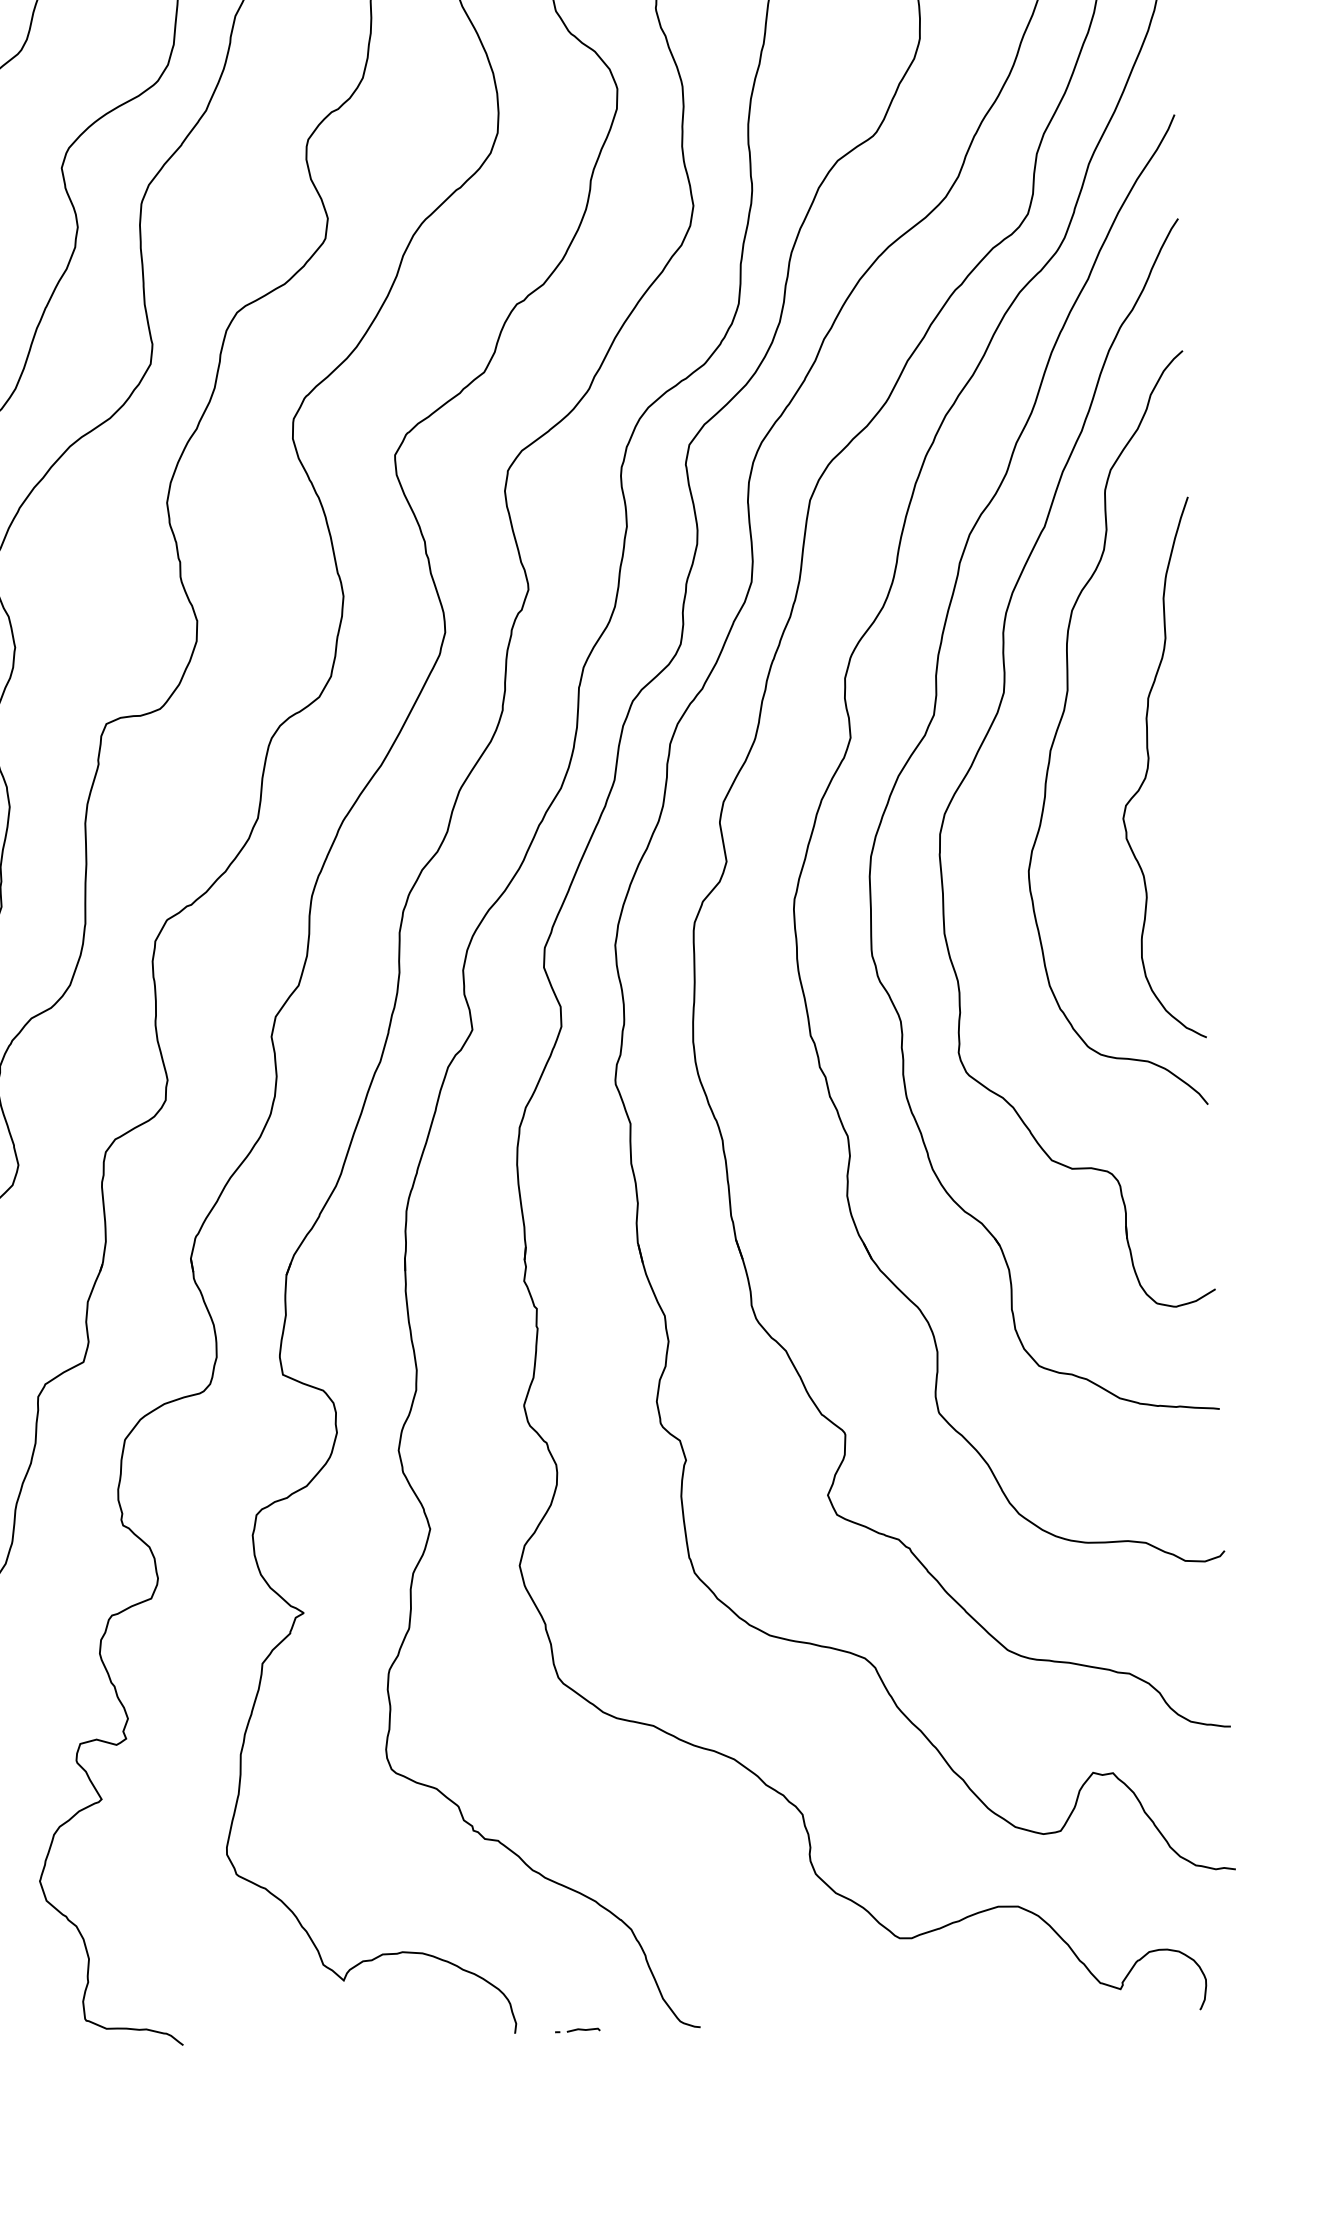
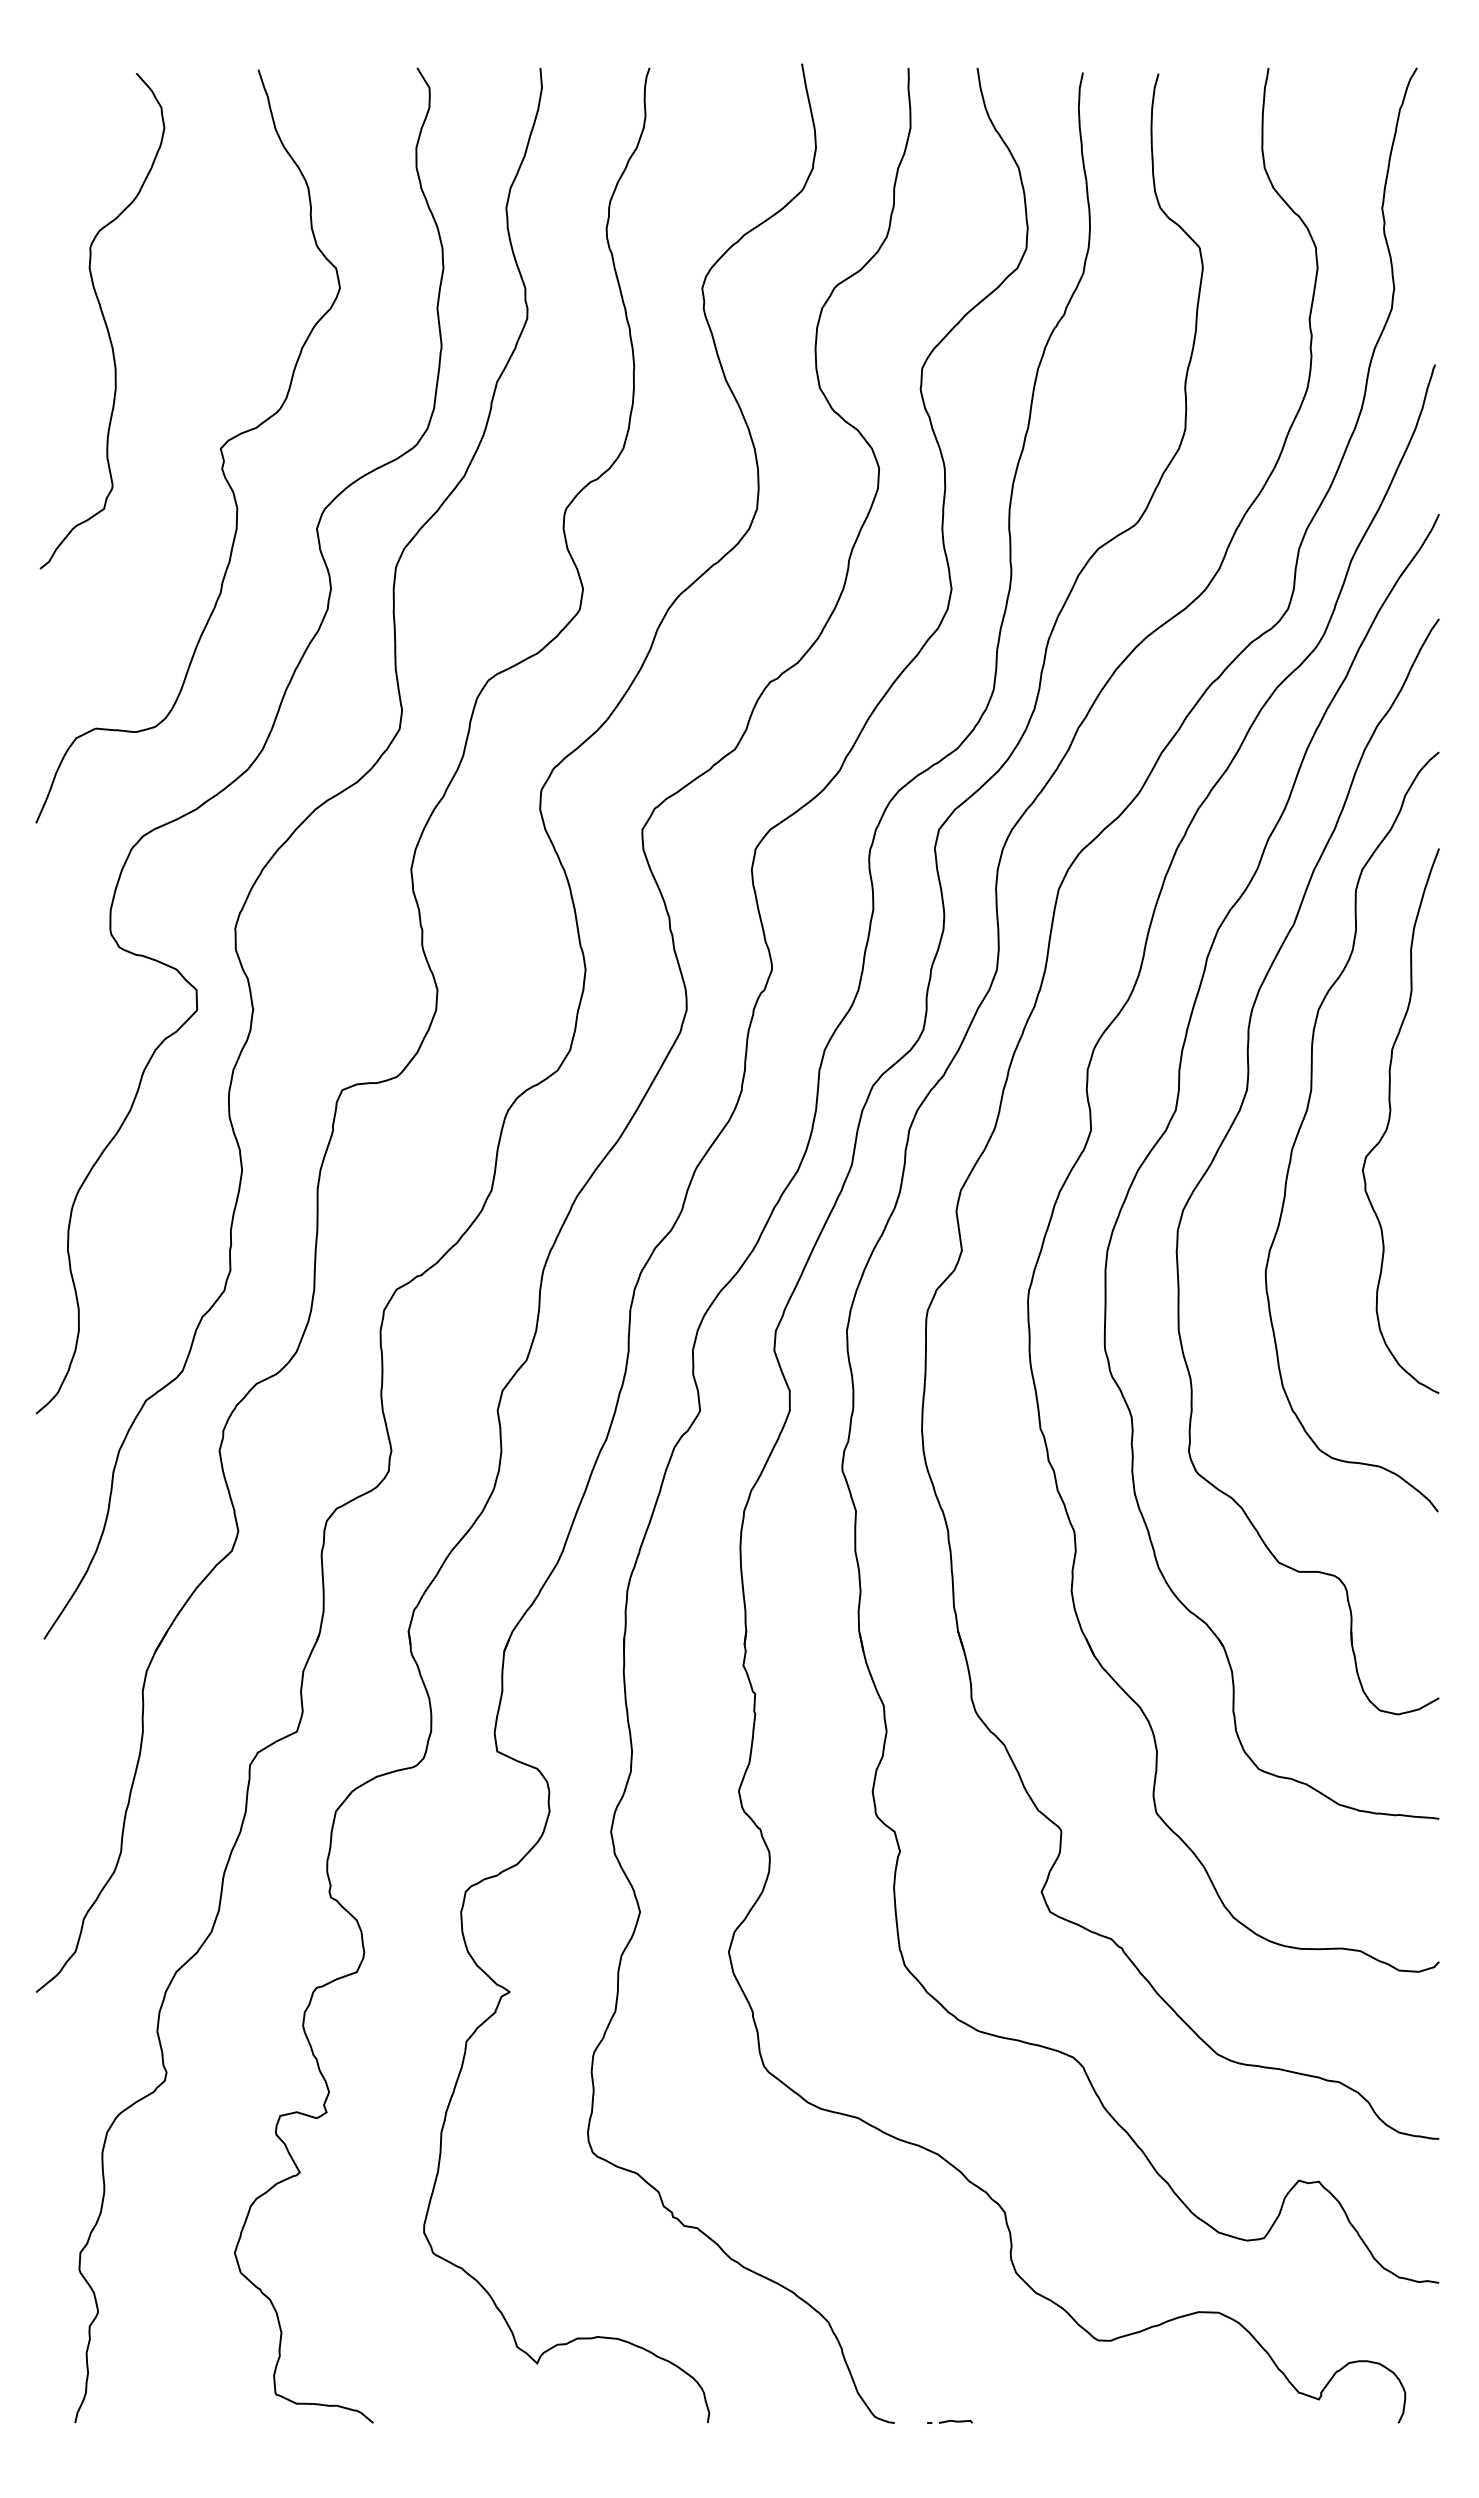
curve: (1149, 768) -> (1390, 1120), moved
part: (577, 2030) -> (949, 2421), moved

